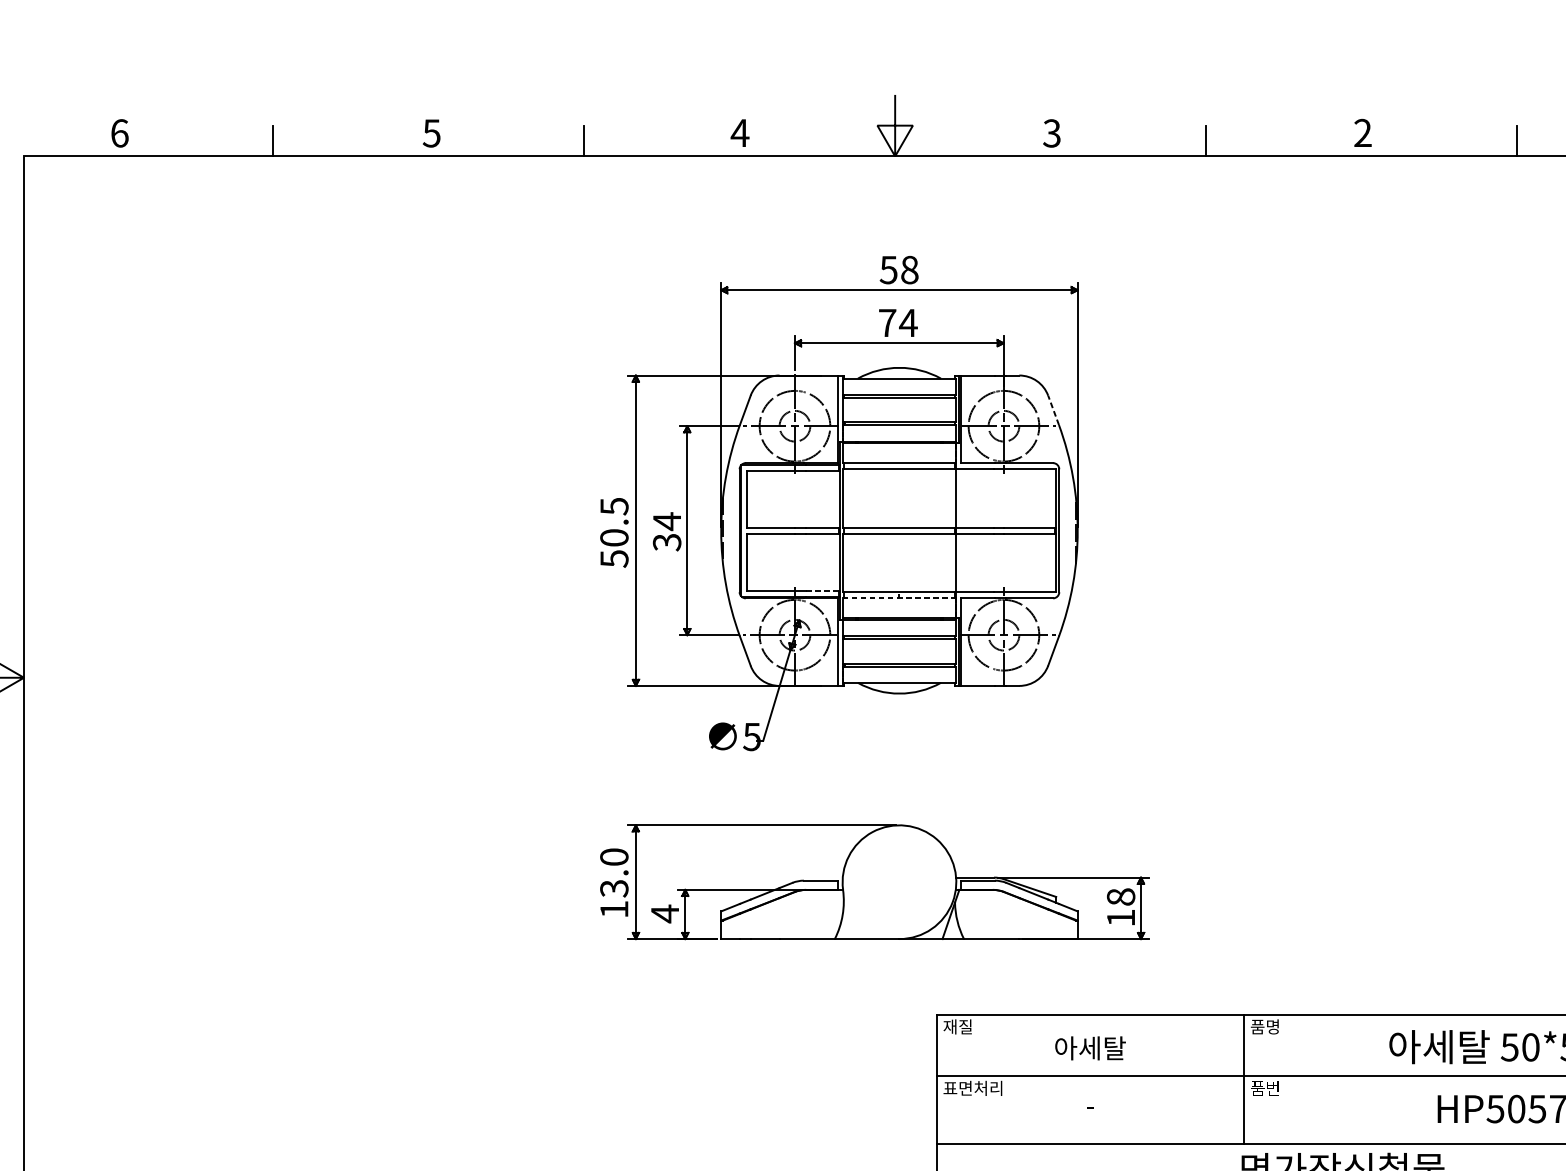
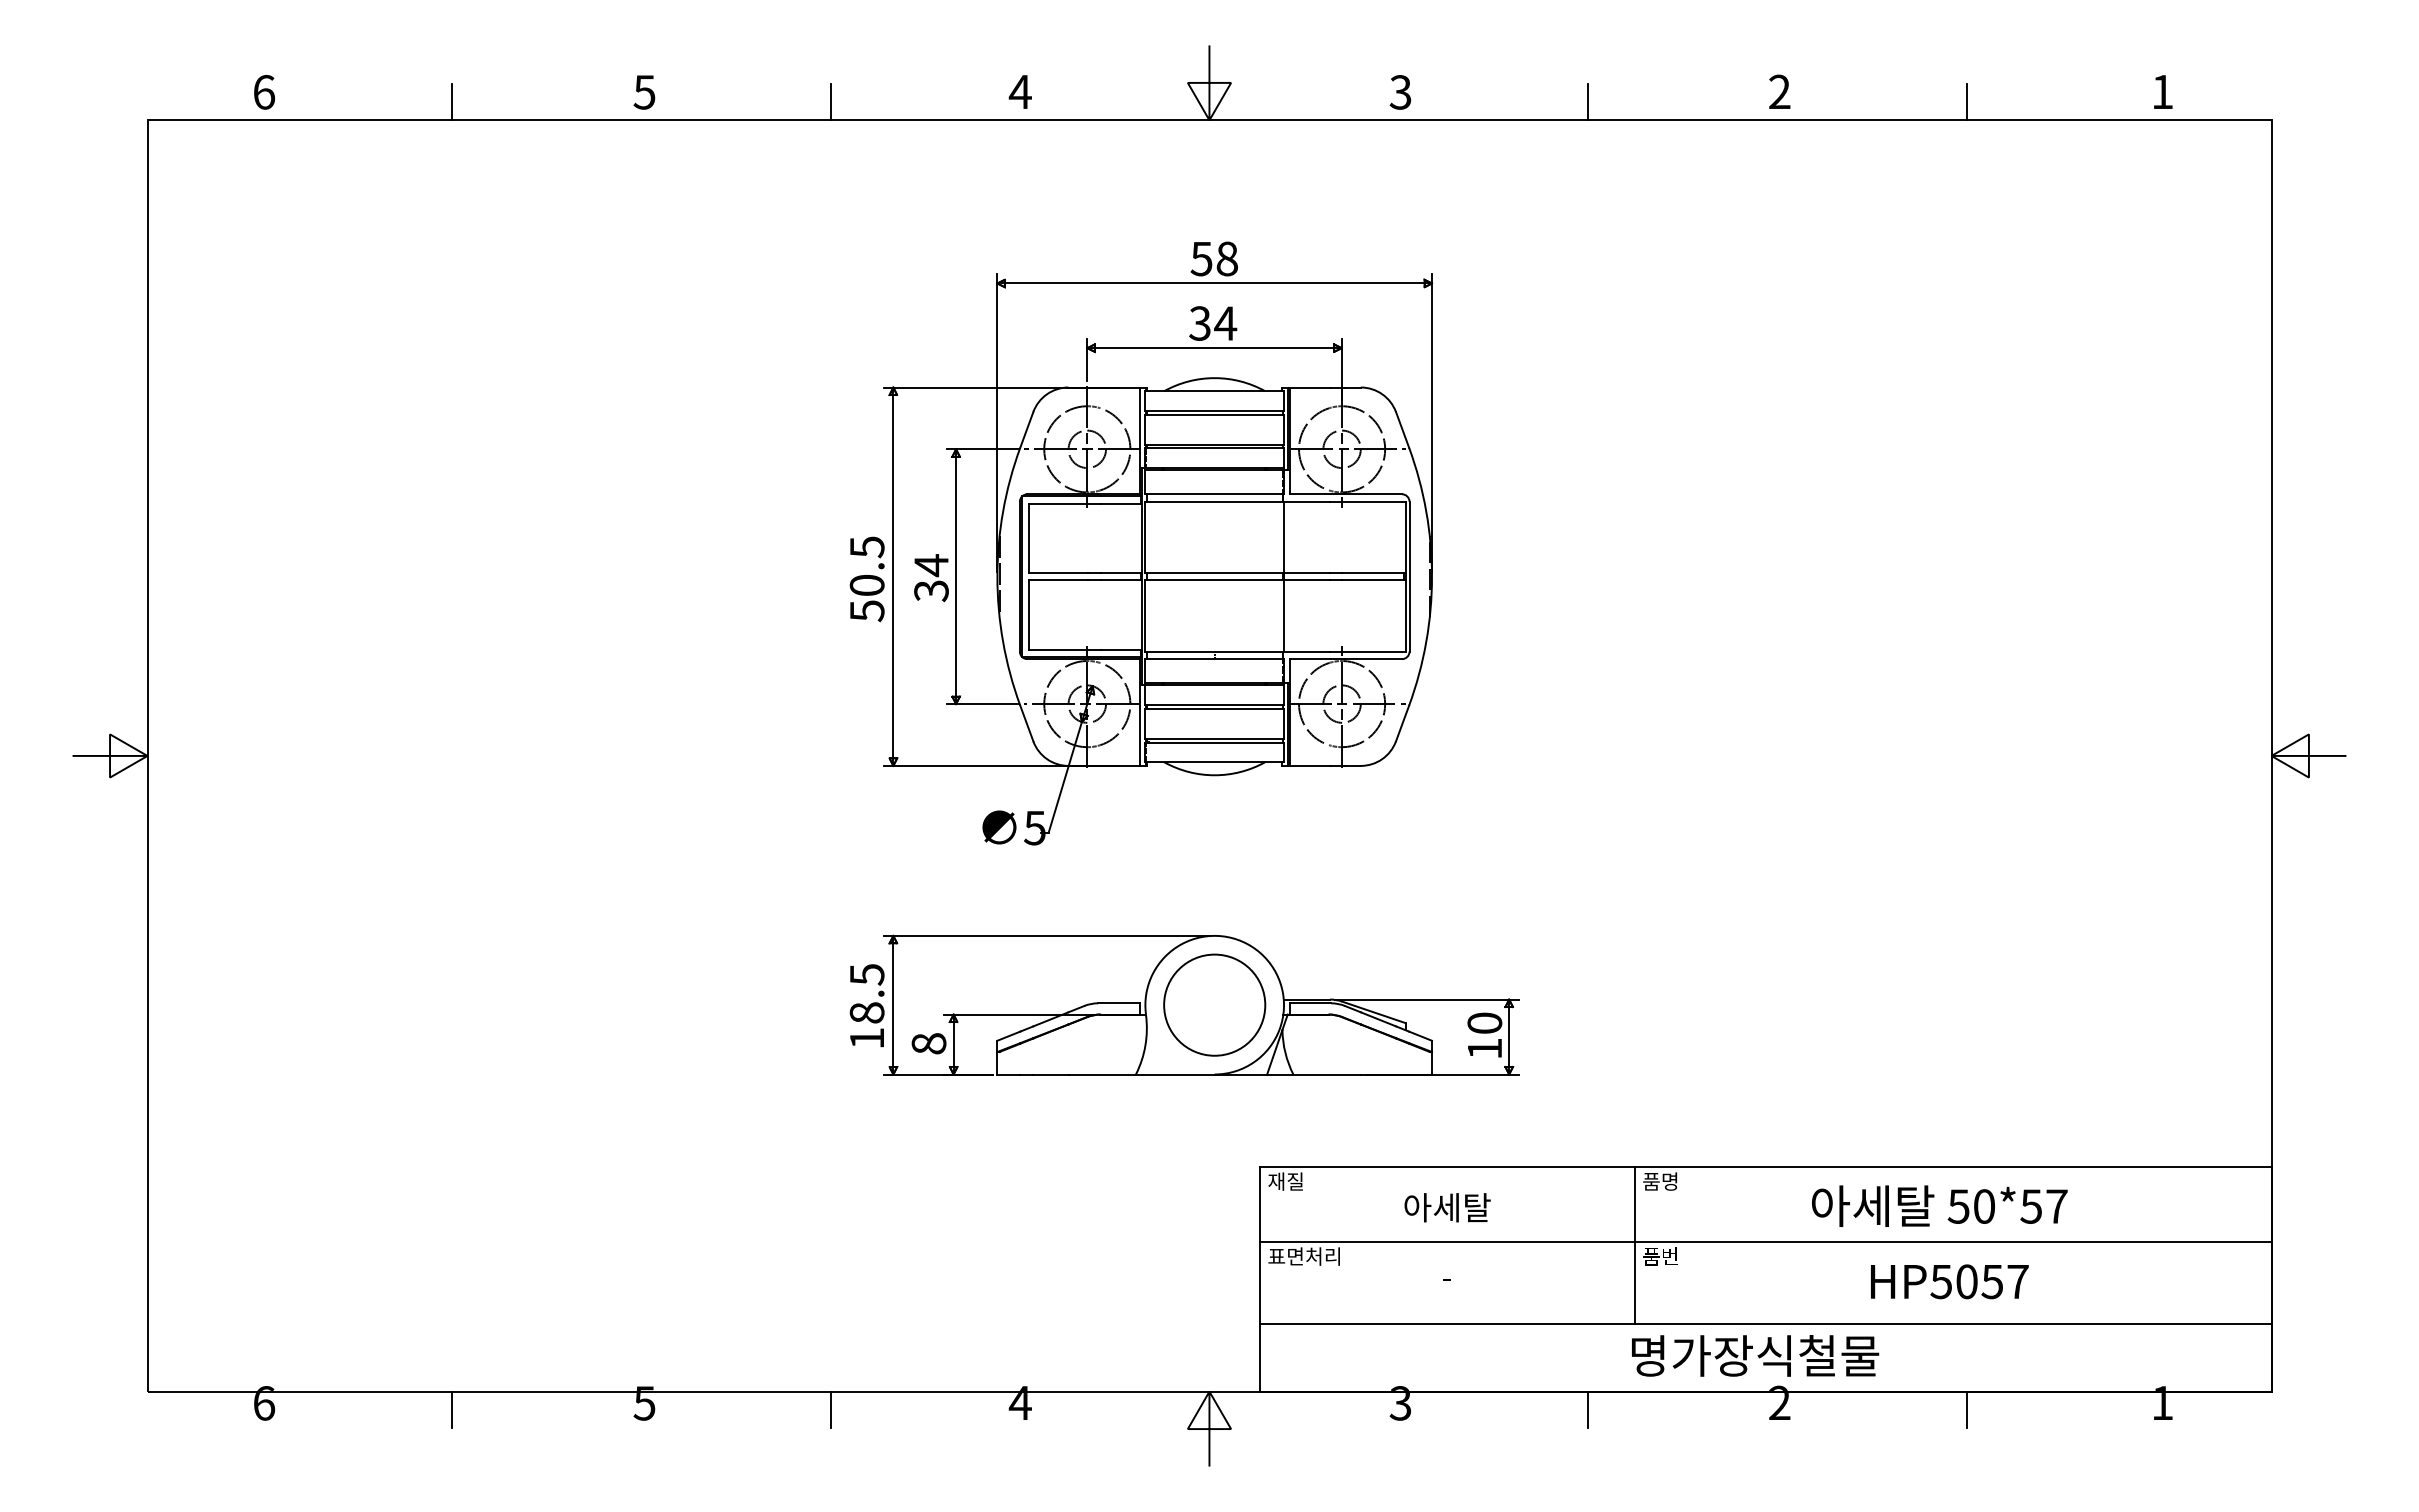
text: (886, 323) -> (1199, 323), 74 -> 34
line: (1053, 409) -> (1402, 429), dashed -> solid
line: (823, 590) -> (1121, 649), dashed -> solid
line: (900, 598) -> (1215, 659), dashed -> solid
text: (613, 872) -> (866, 993), 13.0 -> 18.5
circle: (899, 881) -> (1214, 1004), added
text: (1120, 896) -> (1484, 1022), 18 -> 10
text: (664, 913) -> (928, 1043), 4 -> 8

